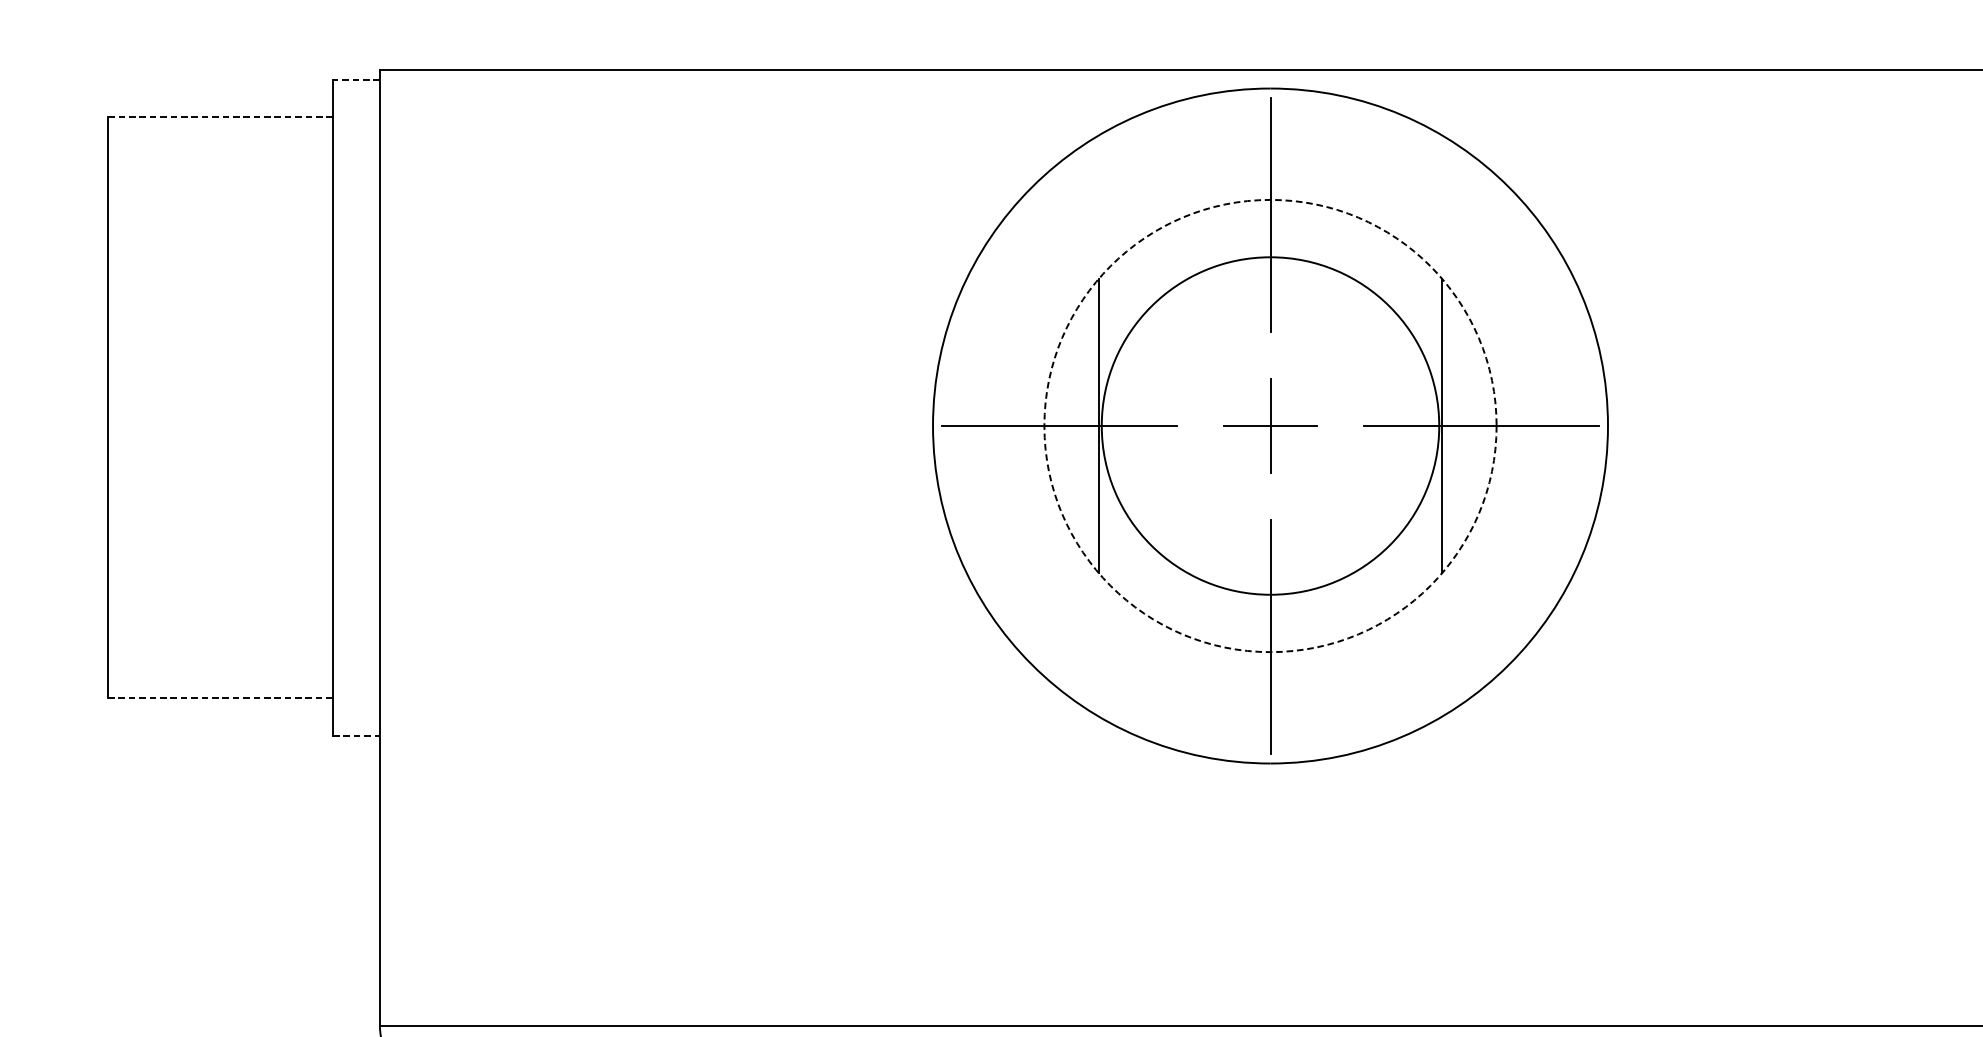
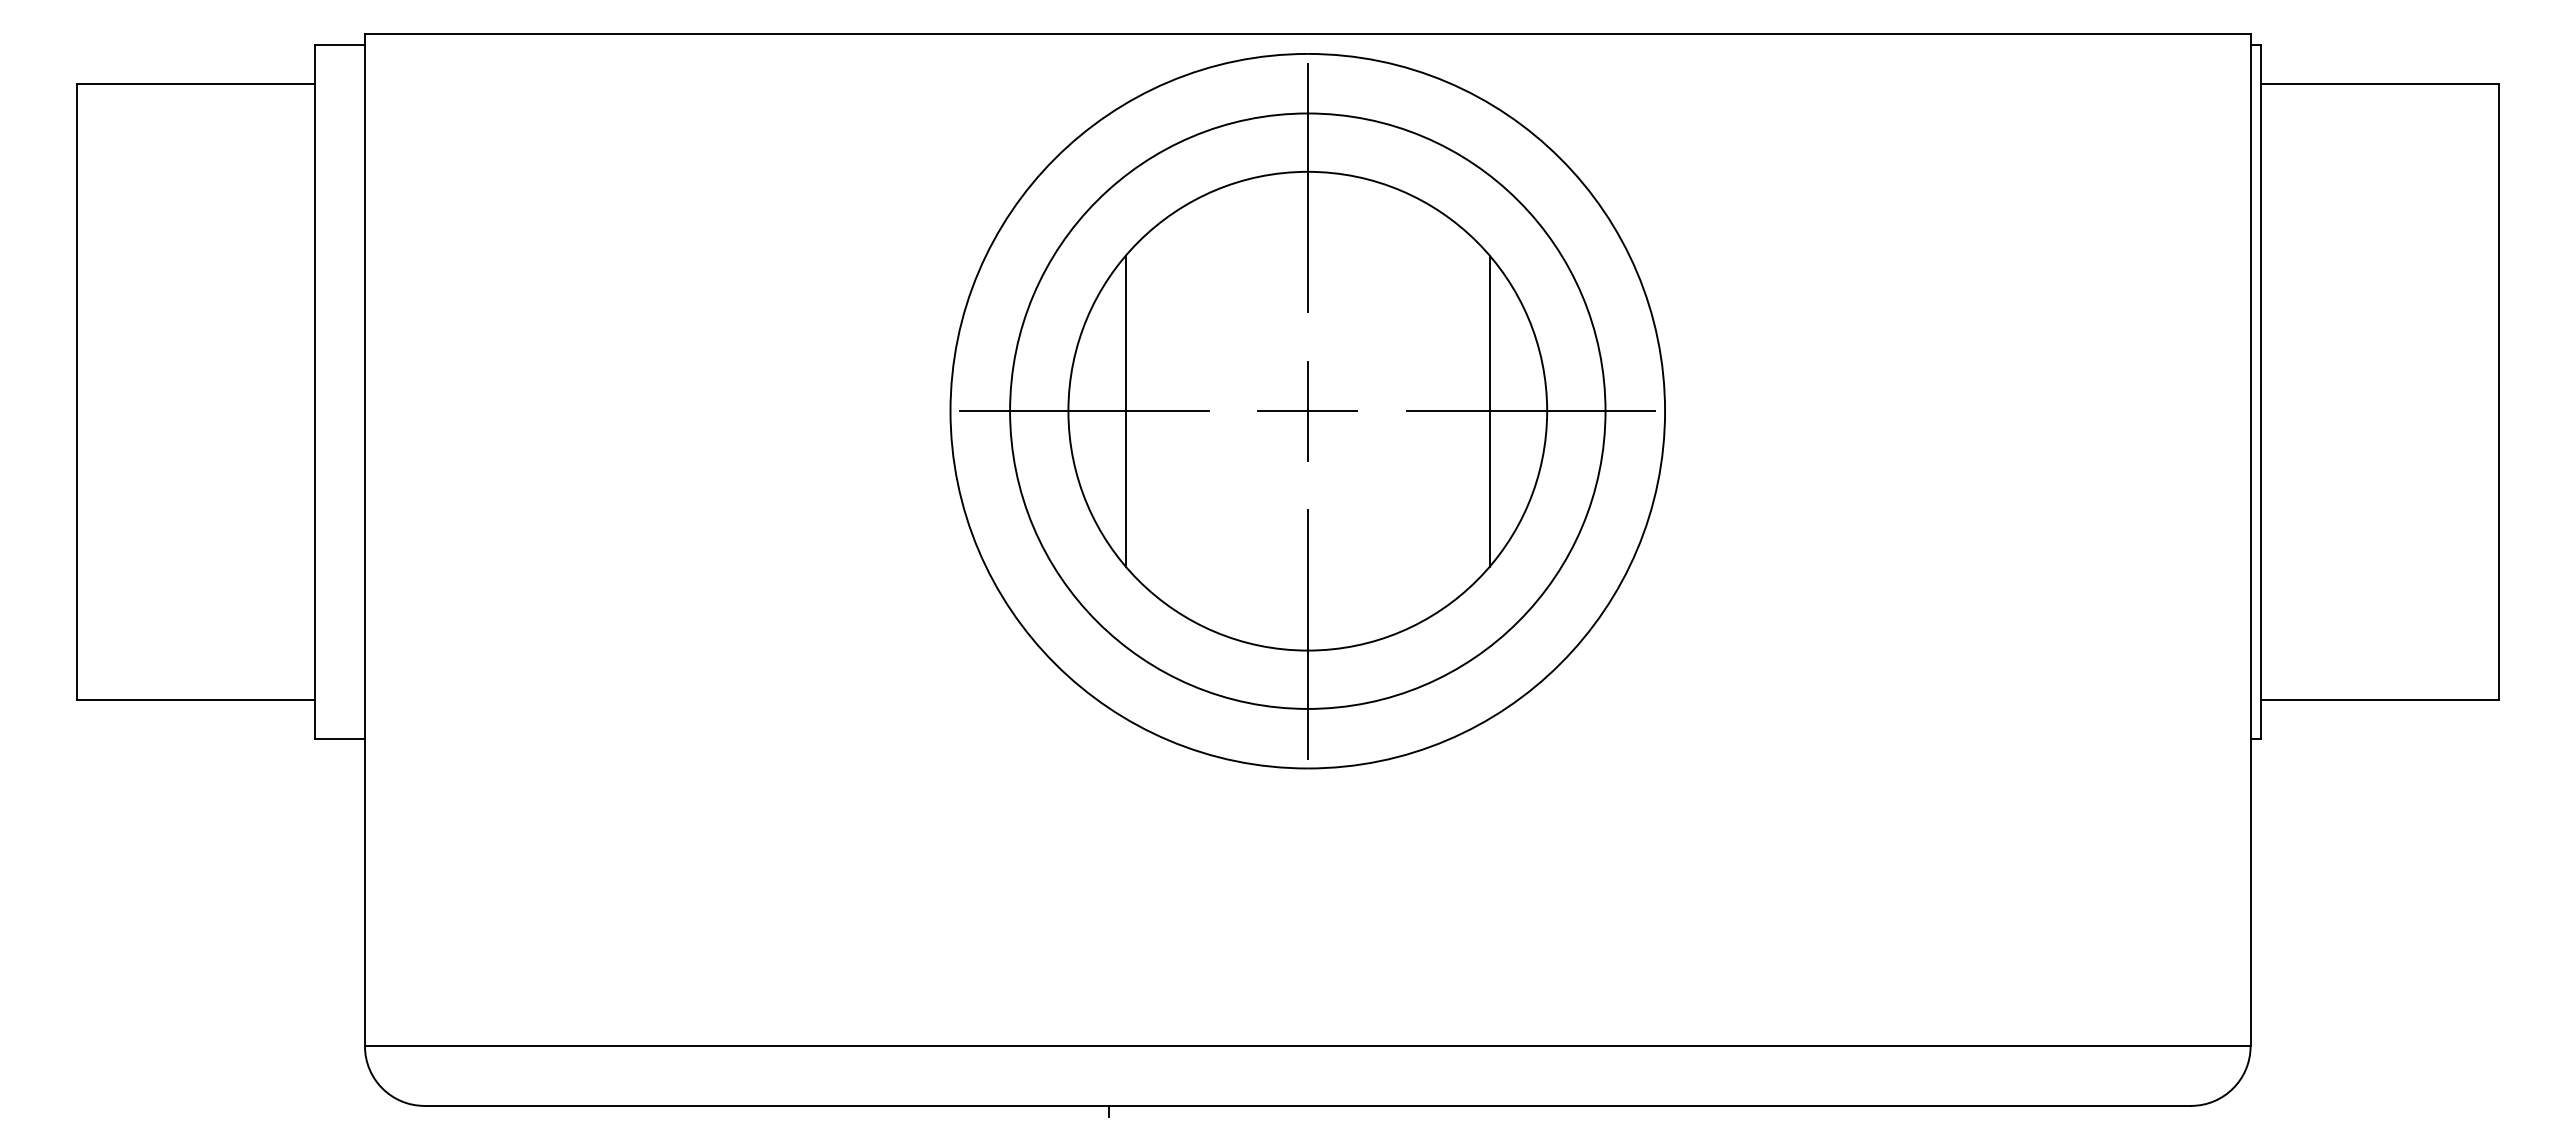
line: (356, 79) -> (340, 44), dashed -> solid
line: (219, 117) -> (195, 84), dashed -> solid
circle: (1270, 425) -> (1307, 410), dashed -> solid
circle: (1270, 425) -> (1307, 410), size x1.67
line: (220, 698) -> (196, 699), dashed -> solid
line: (356, 736) -> (340, 739), dashed -> solid

